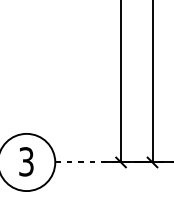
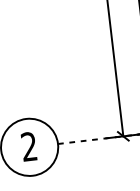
text: (26, 161) -> (29, 146), 3 -> 2

